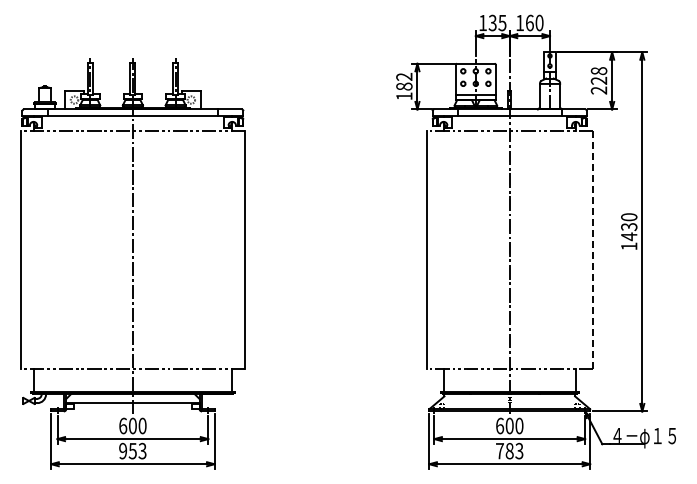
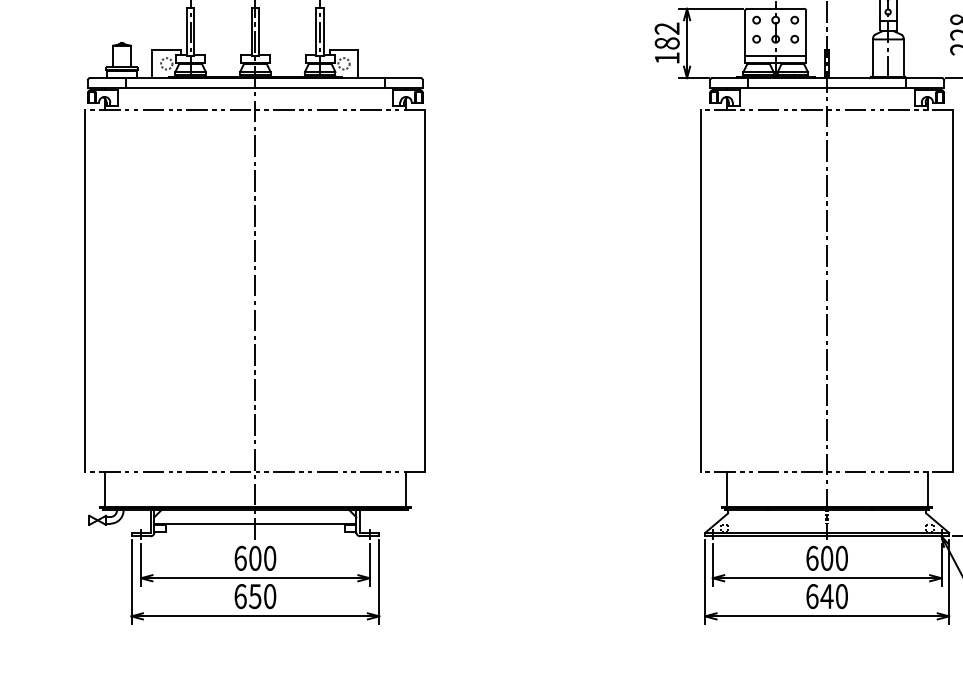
line: (593, 250) -> (954, 292), dashed -> solid
text: (132, 450) -> (254, 595), 953 -> 650
text: (509, 450) -> (826, 595), 783 -> 640

